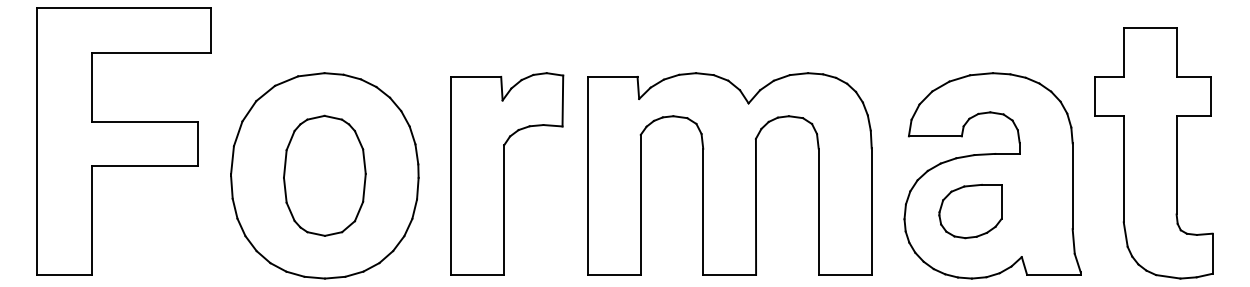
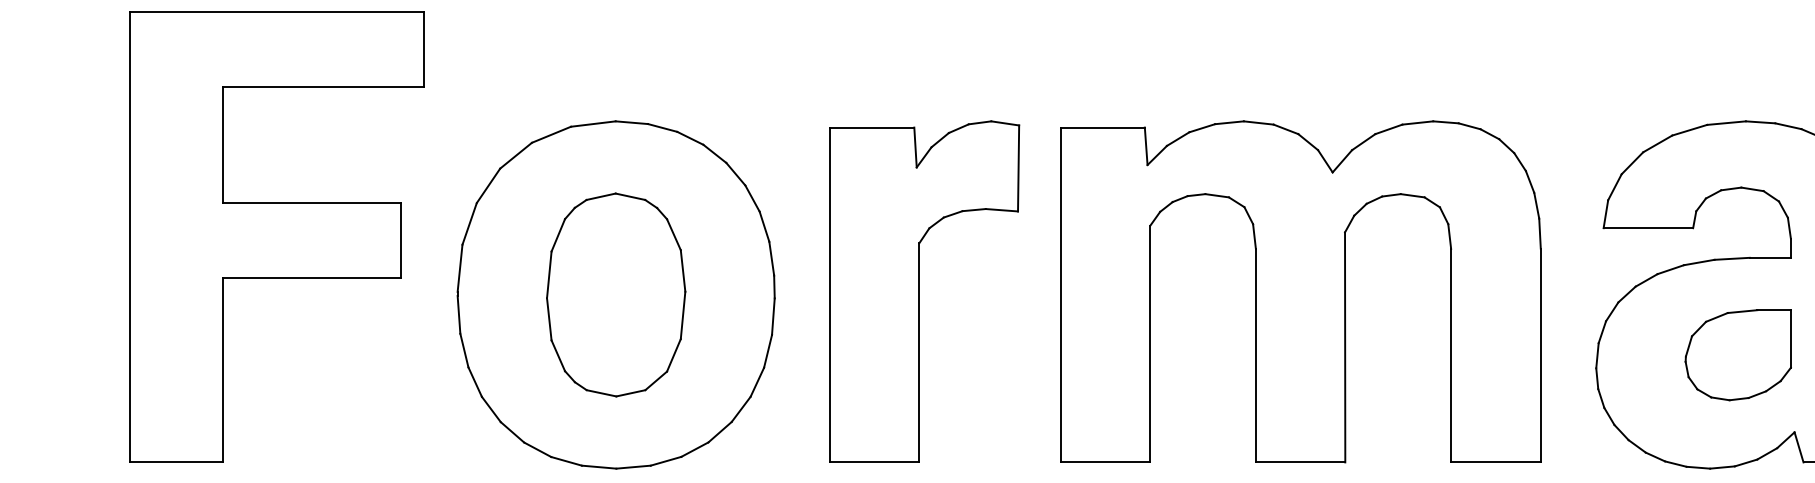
part: (970, 211) -> (1738, 355), moved

